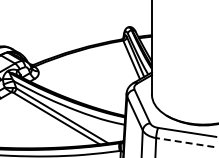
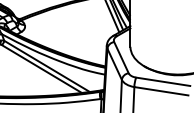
line: (184, 142) -> (160, 91), dashed -> solid

